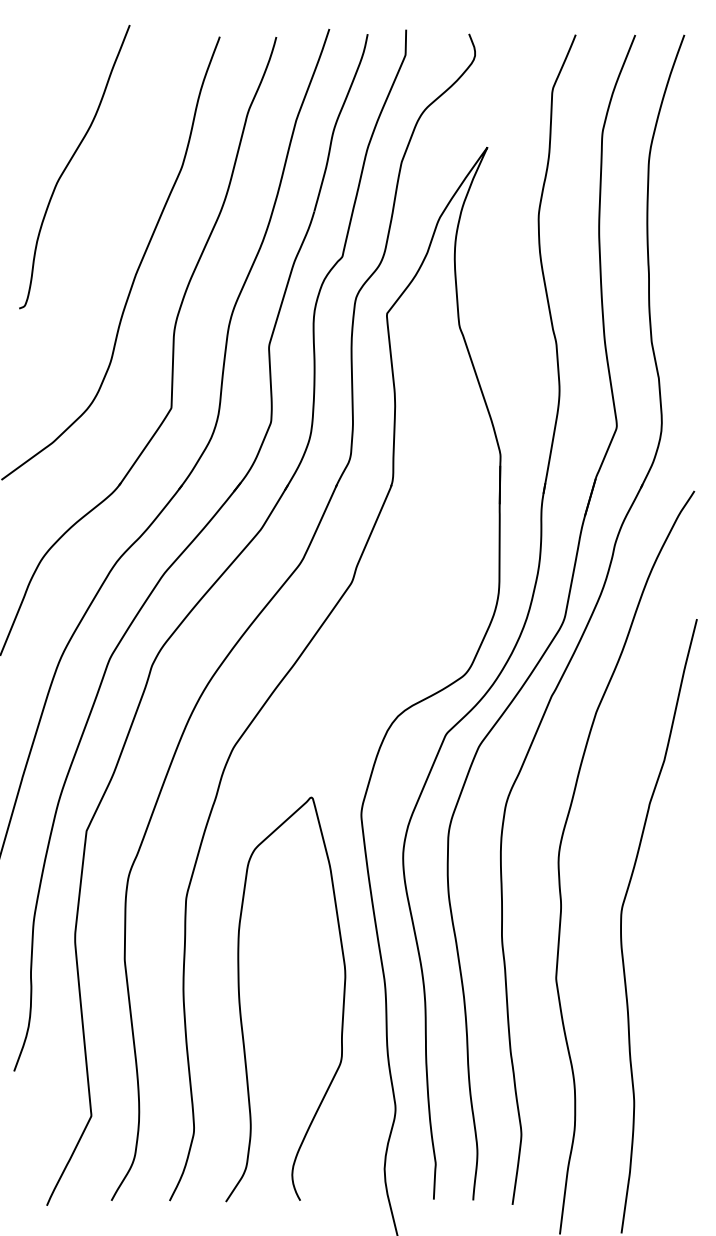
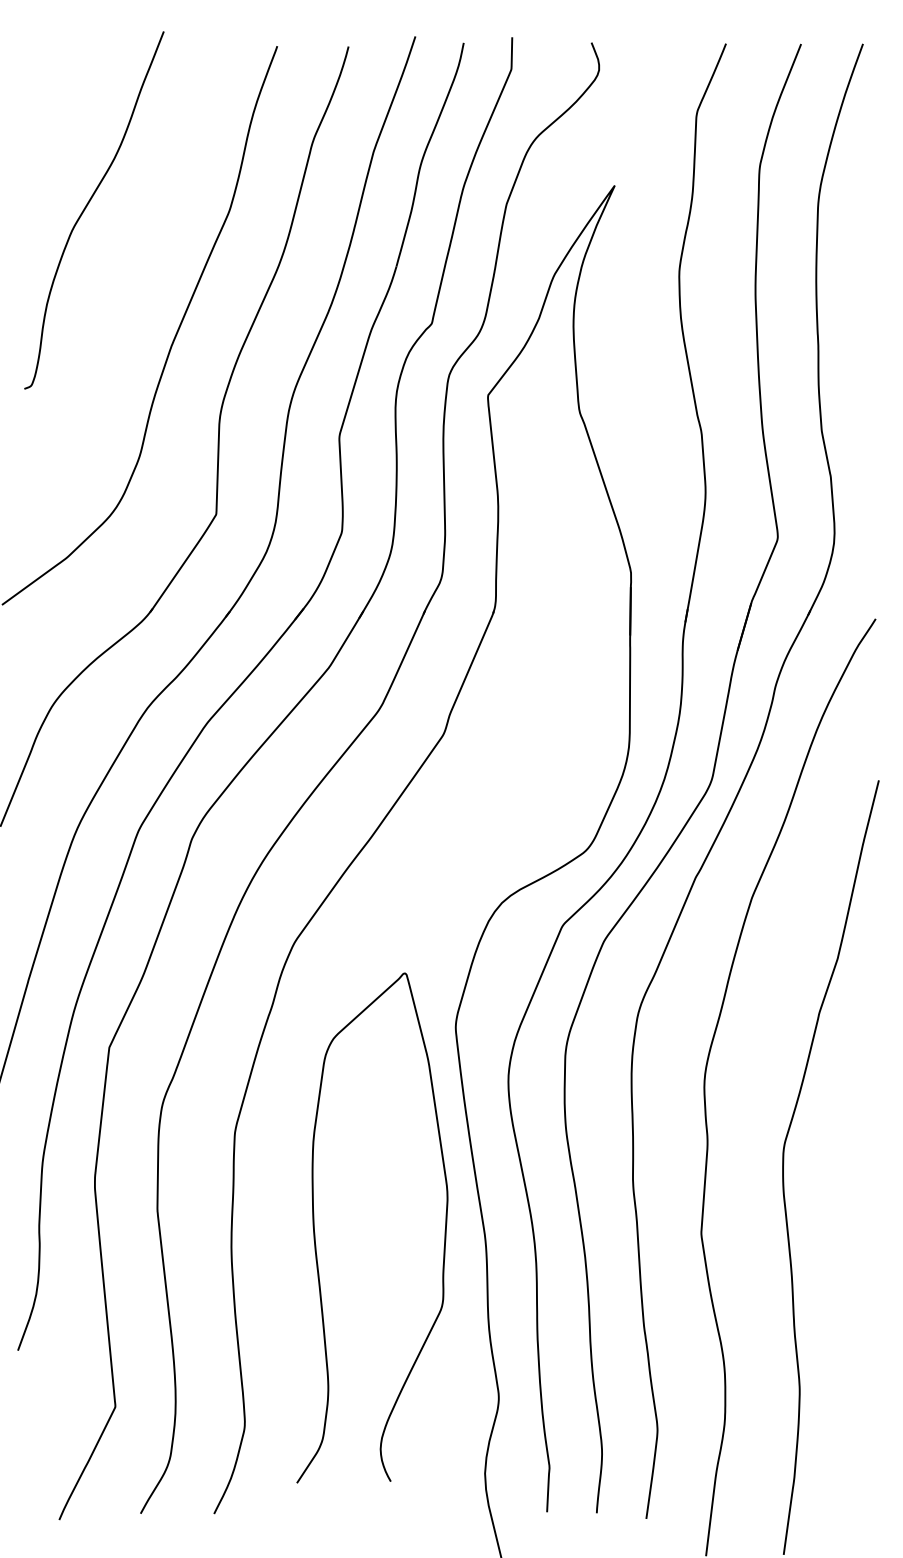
curve: (240, 1003) -> (315, 1232), moved

